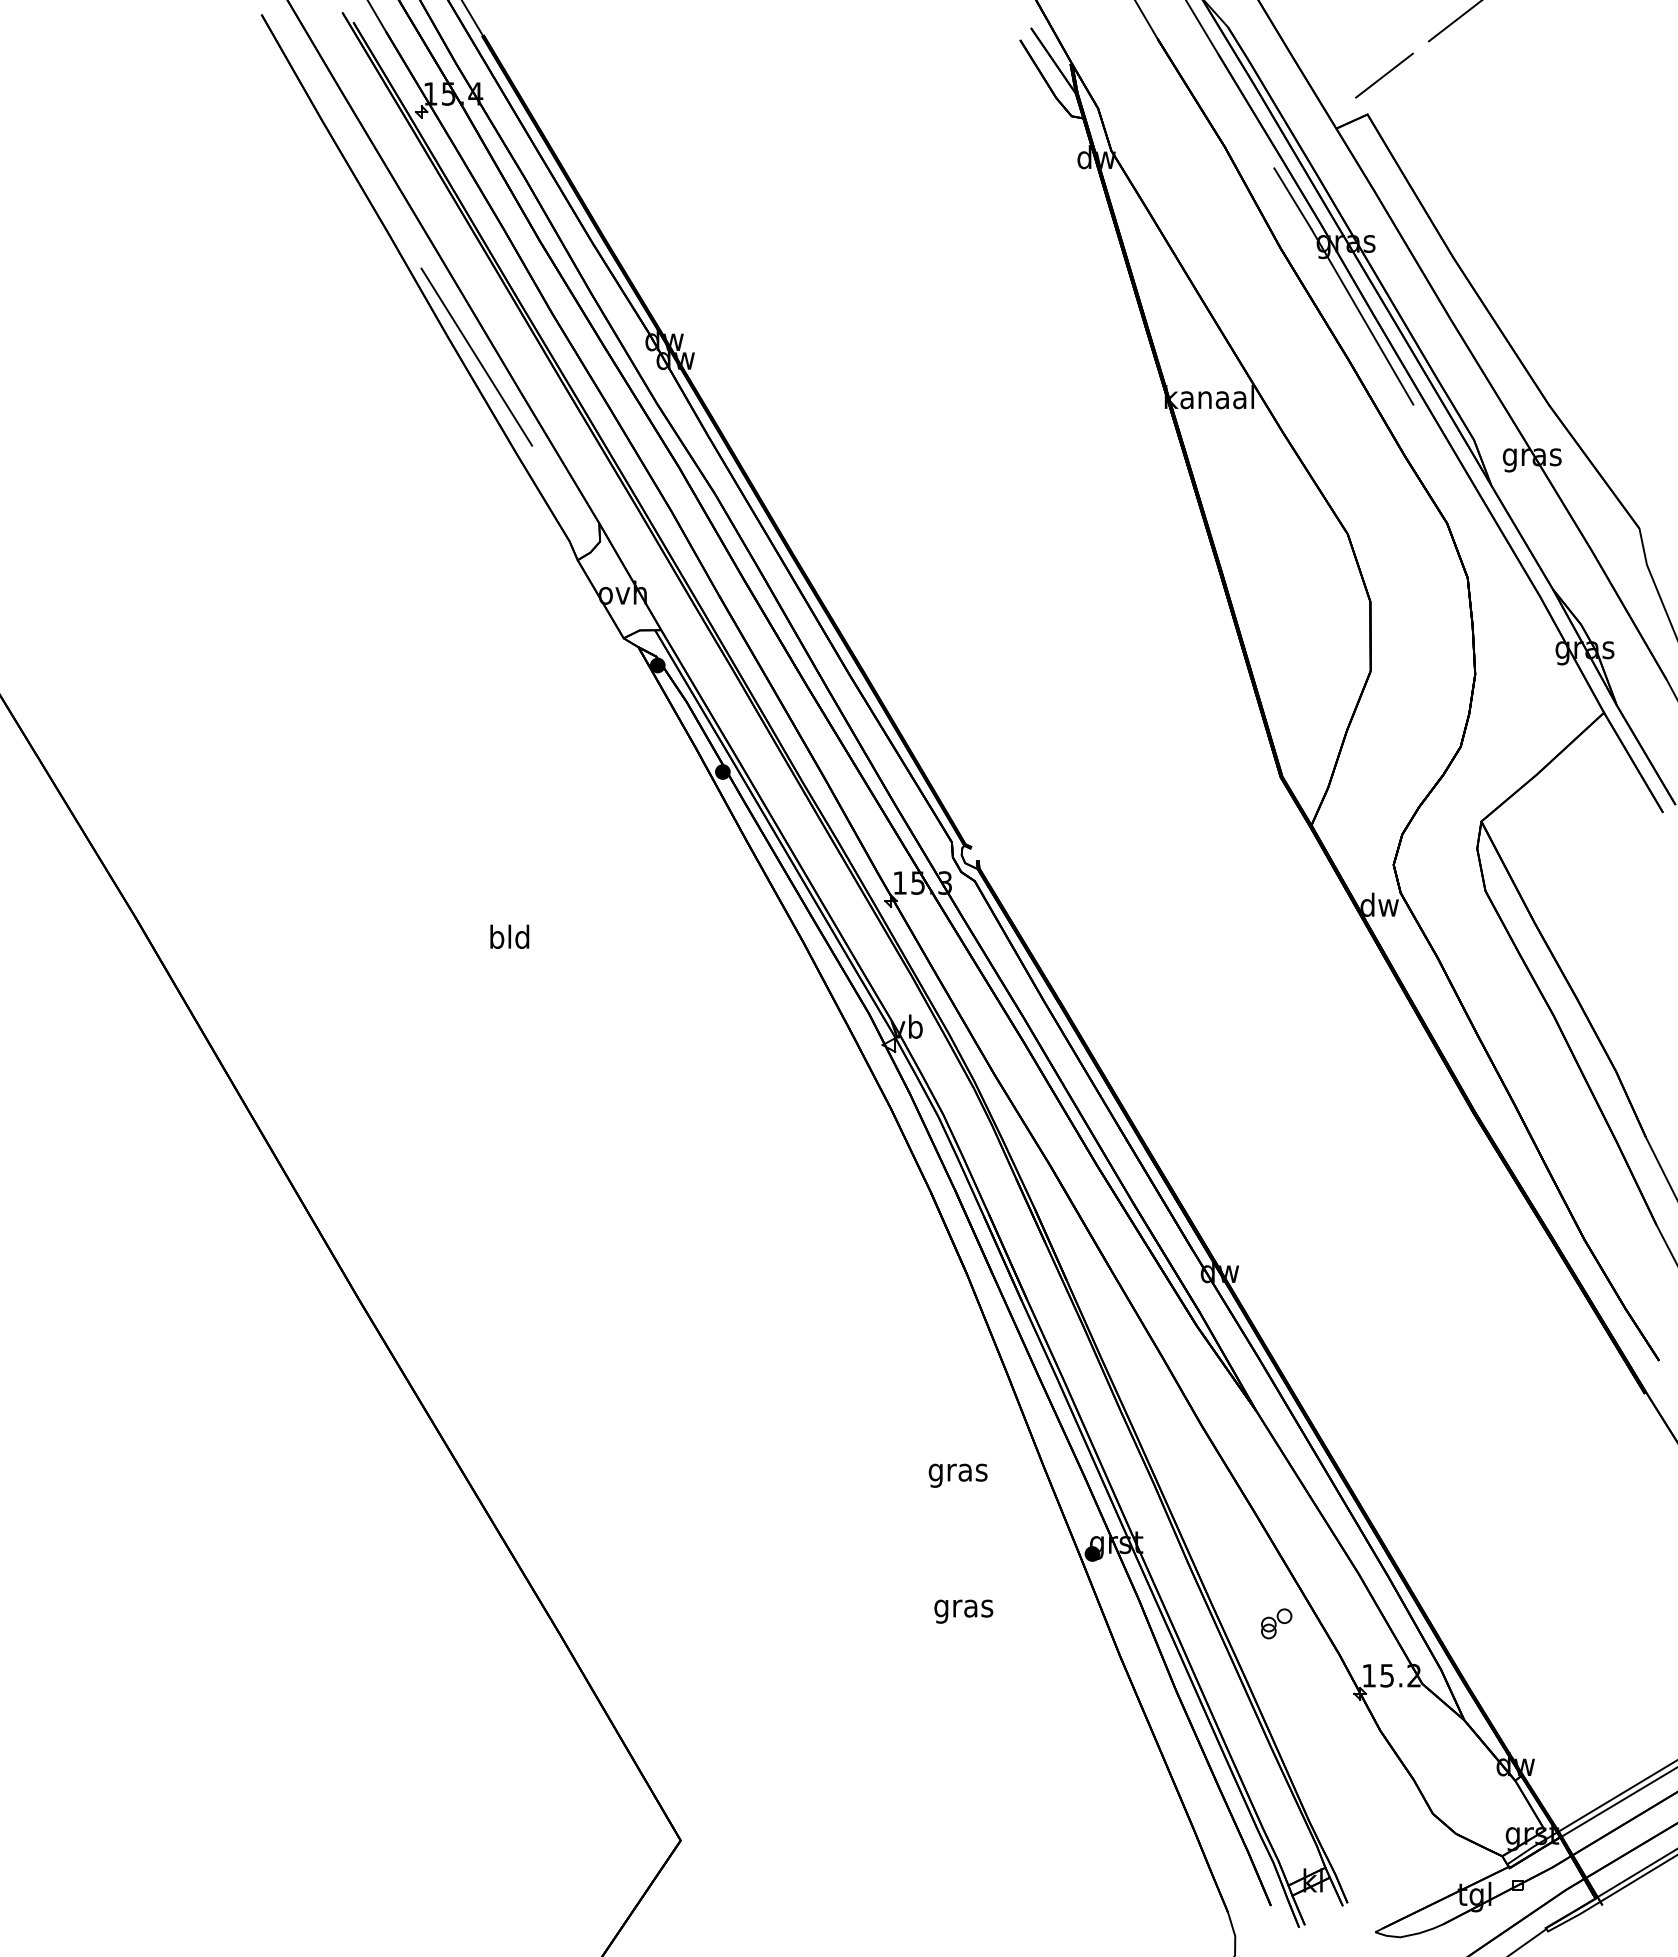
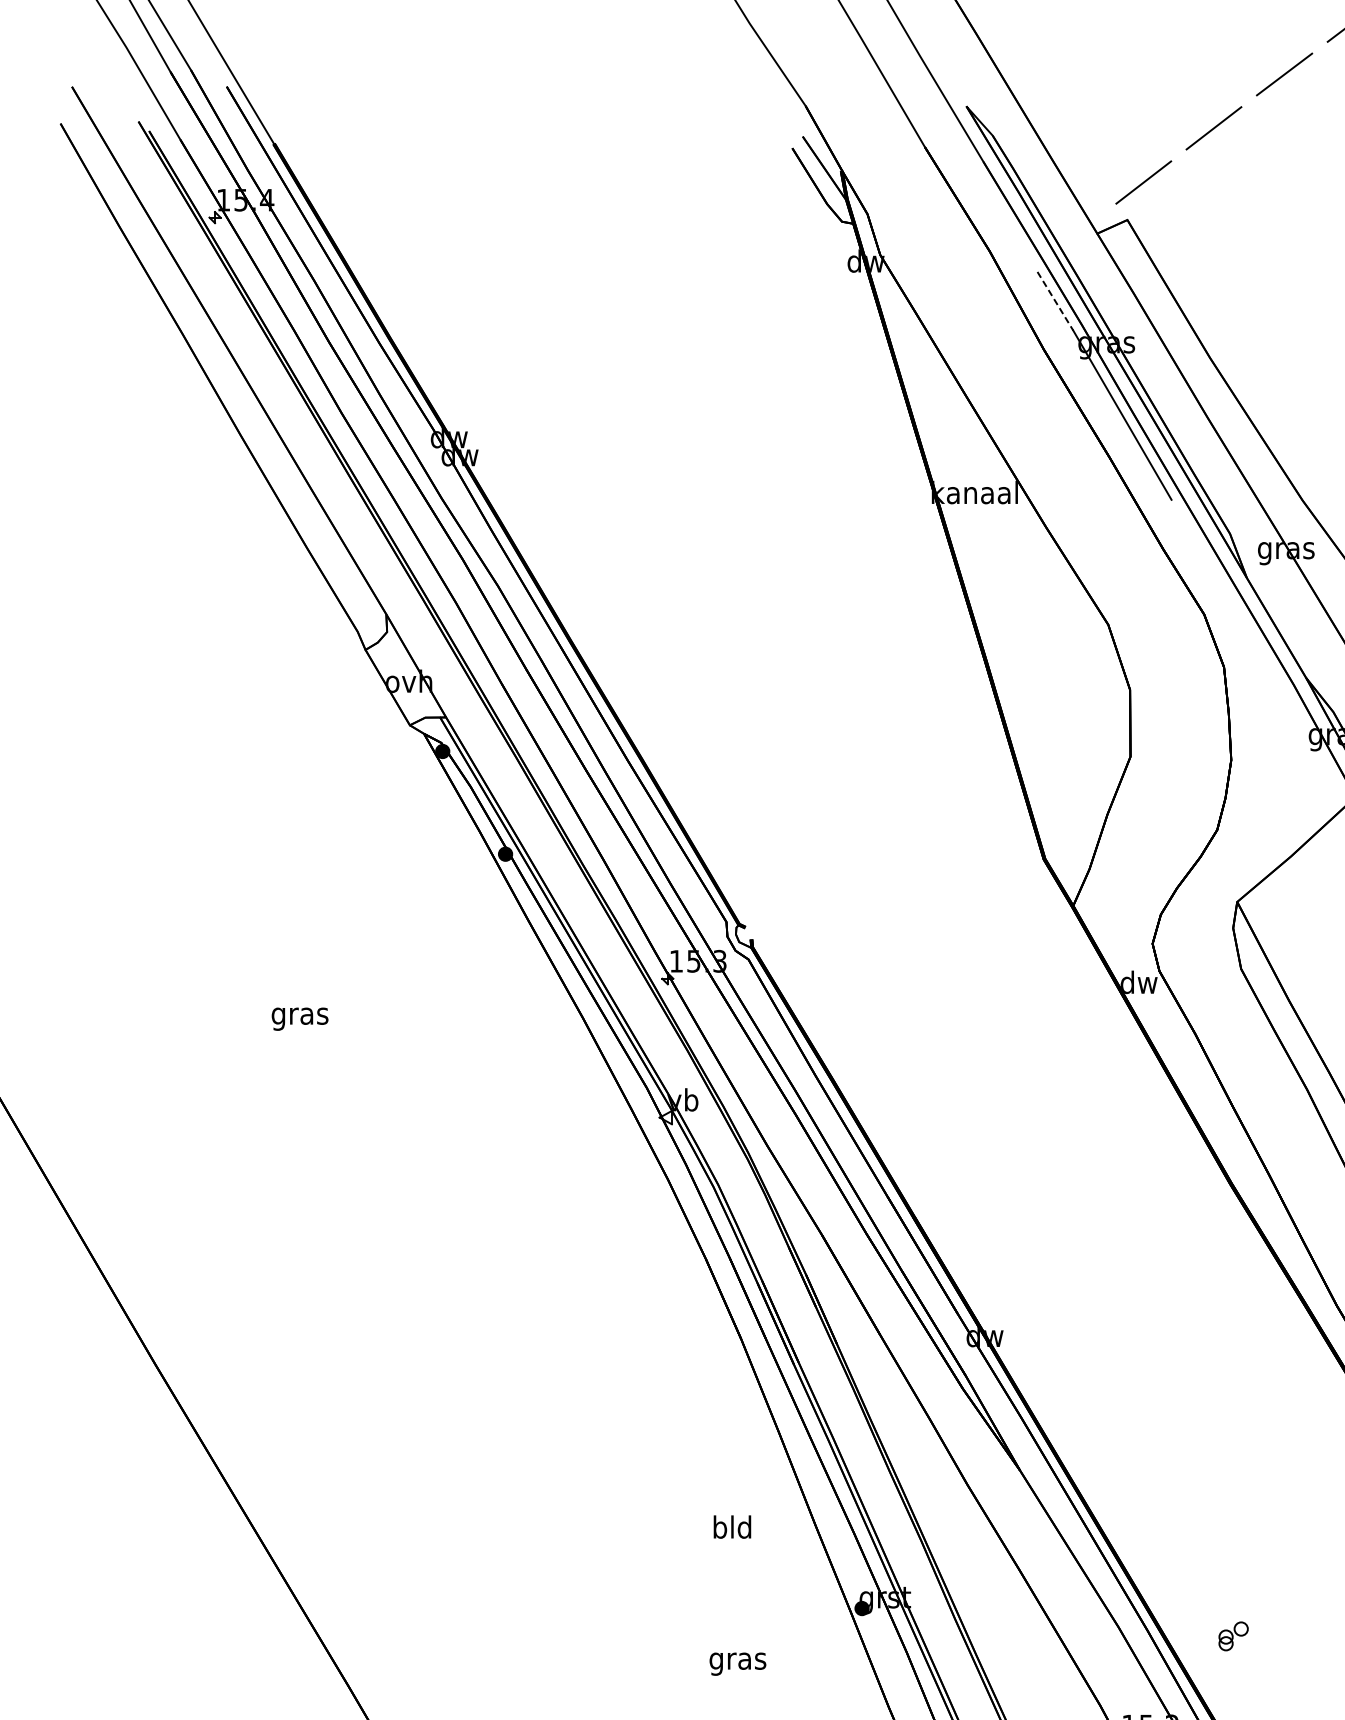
line: (1292, 198) -> (1055, 301), solid -> dashed
line: (476, 356) -> (267, 453), removed
text: (509, 939) -> (299, 1015), bld -> gras
text: (957, 1472) -> (731, 1529), gras -> bld
part: (1276, 1623) -> (1233, 1636), moved

